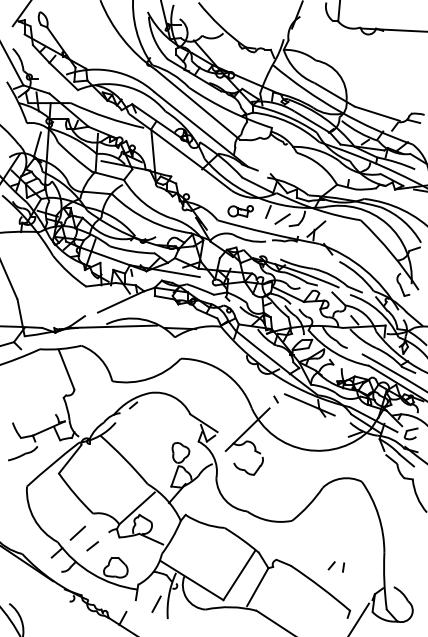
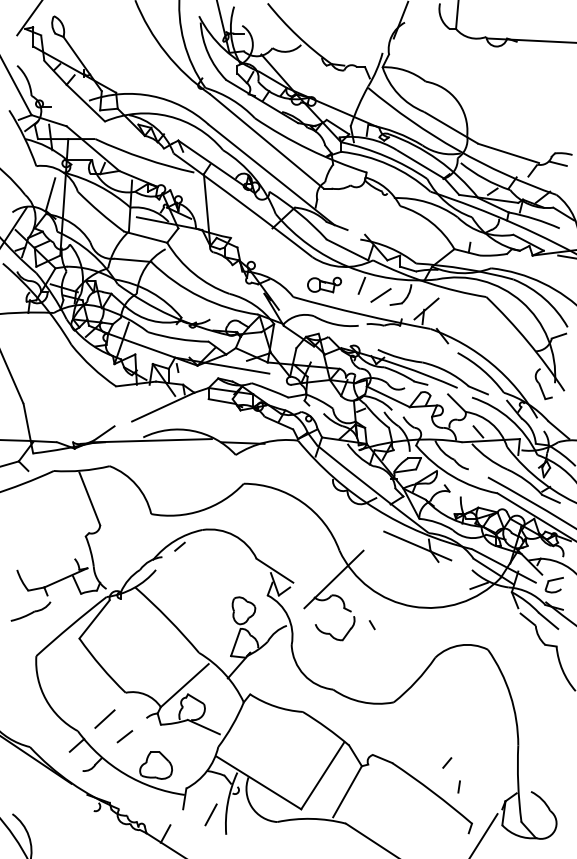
line: (275, 399) -> (371, 625), moved
line: (343, 567) -> (459, 786), moved

